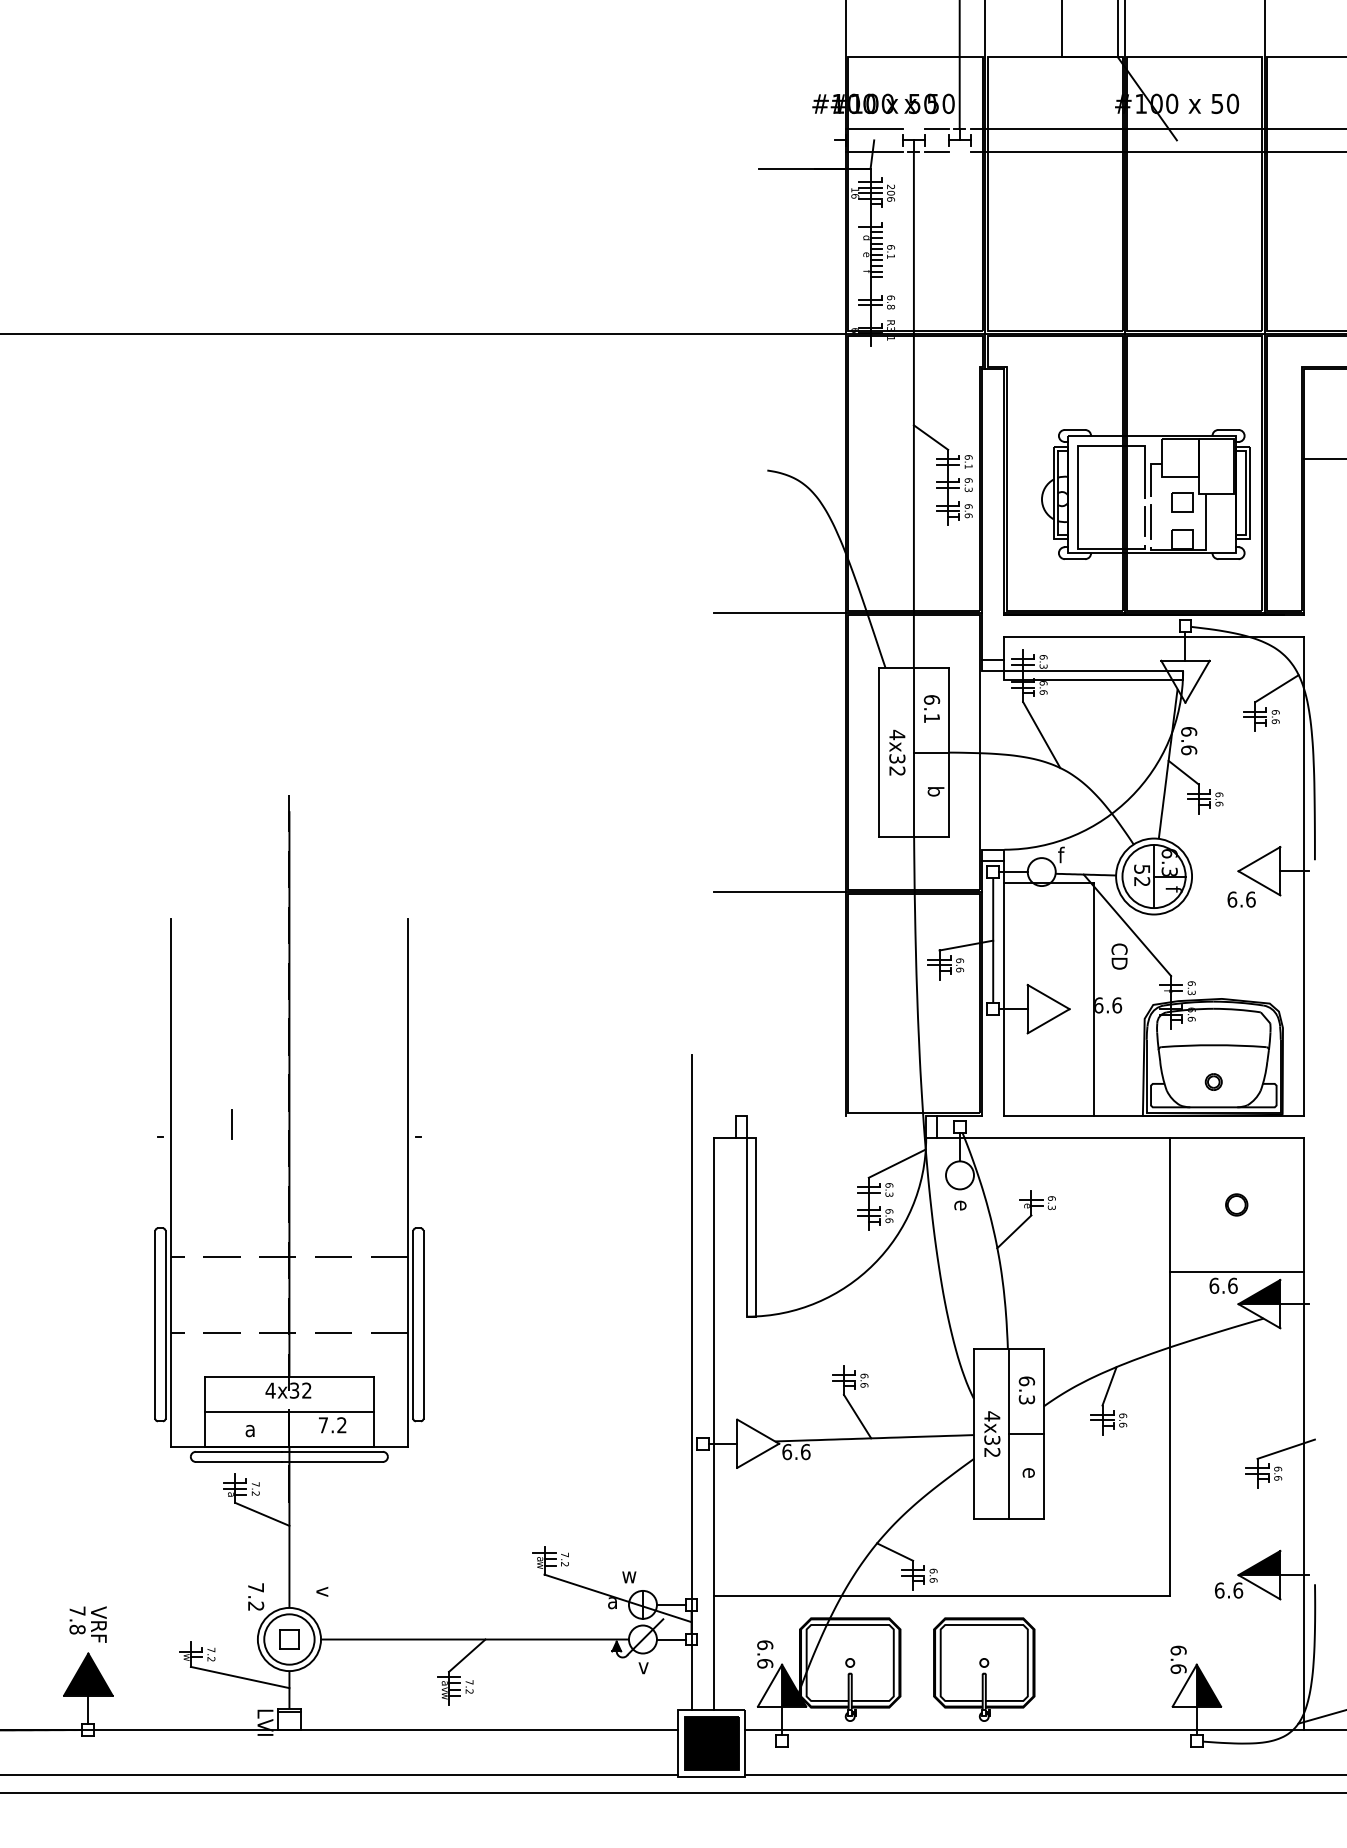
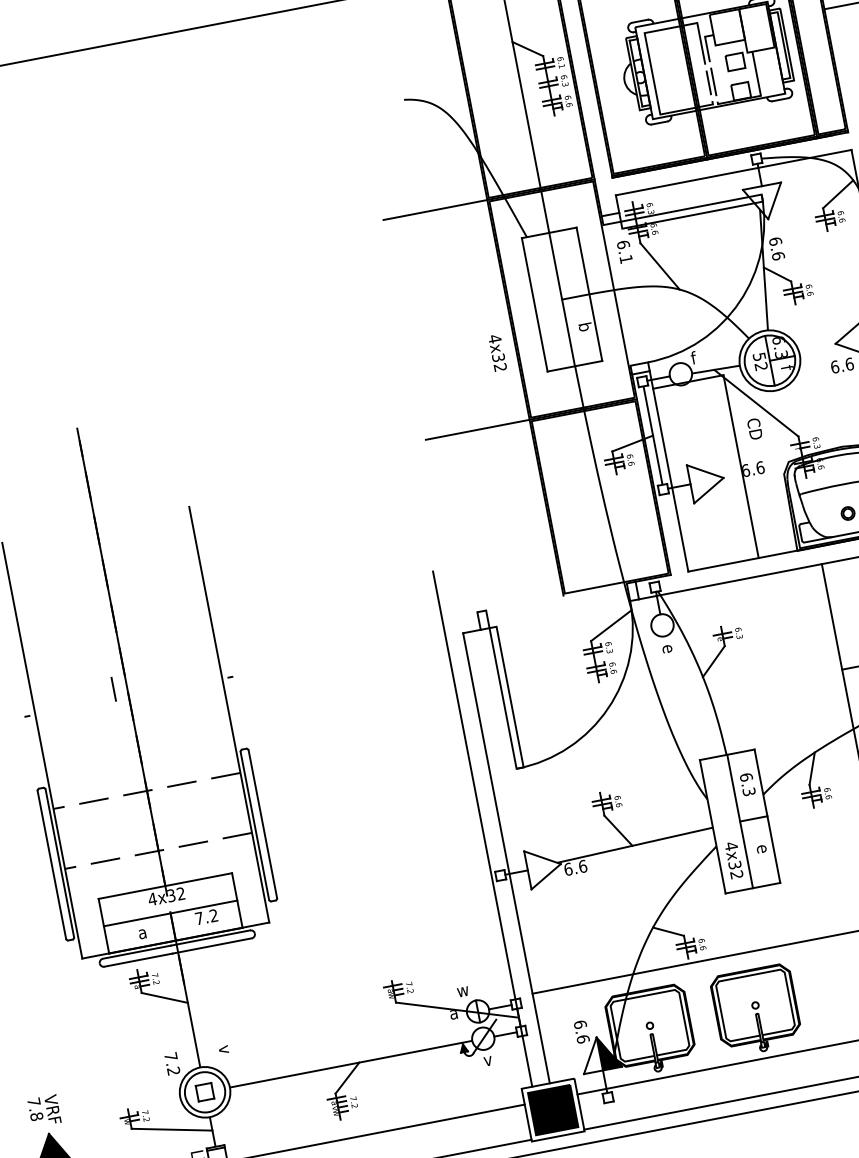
text: (931, 708) -> (624, 251), moved
text: (897, 752) -> (497, 352), moved
line: (231, 1124) -> (113, 689), moved
text: (992, 1433) -> (734, 859), moved

